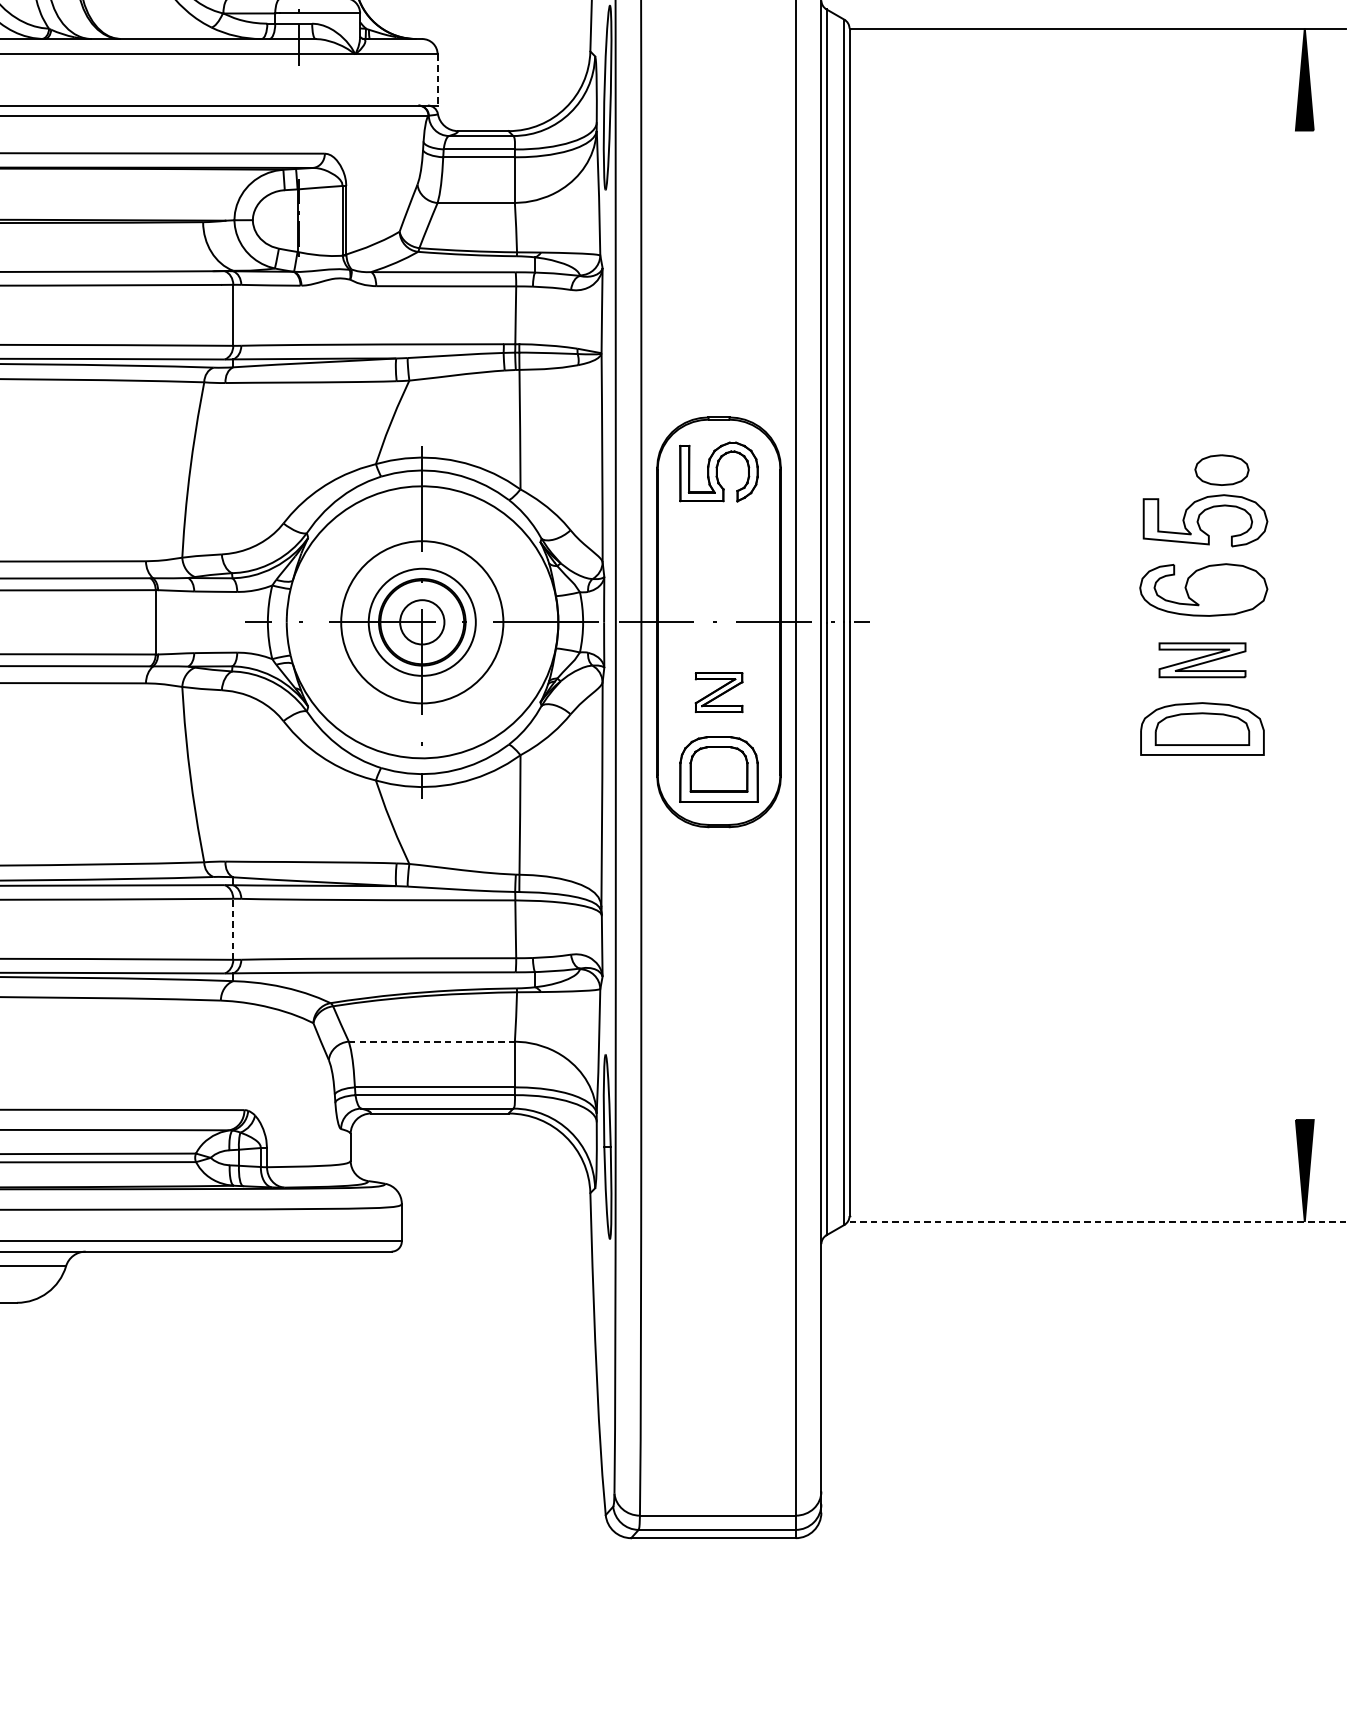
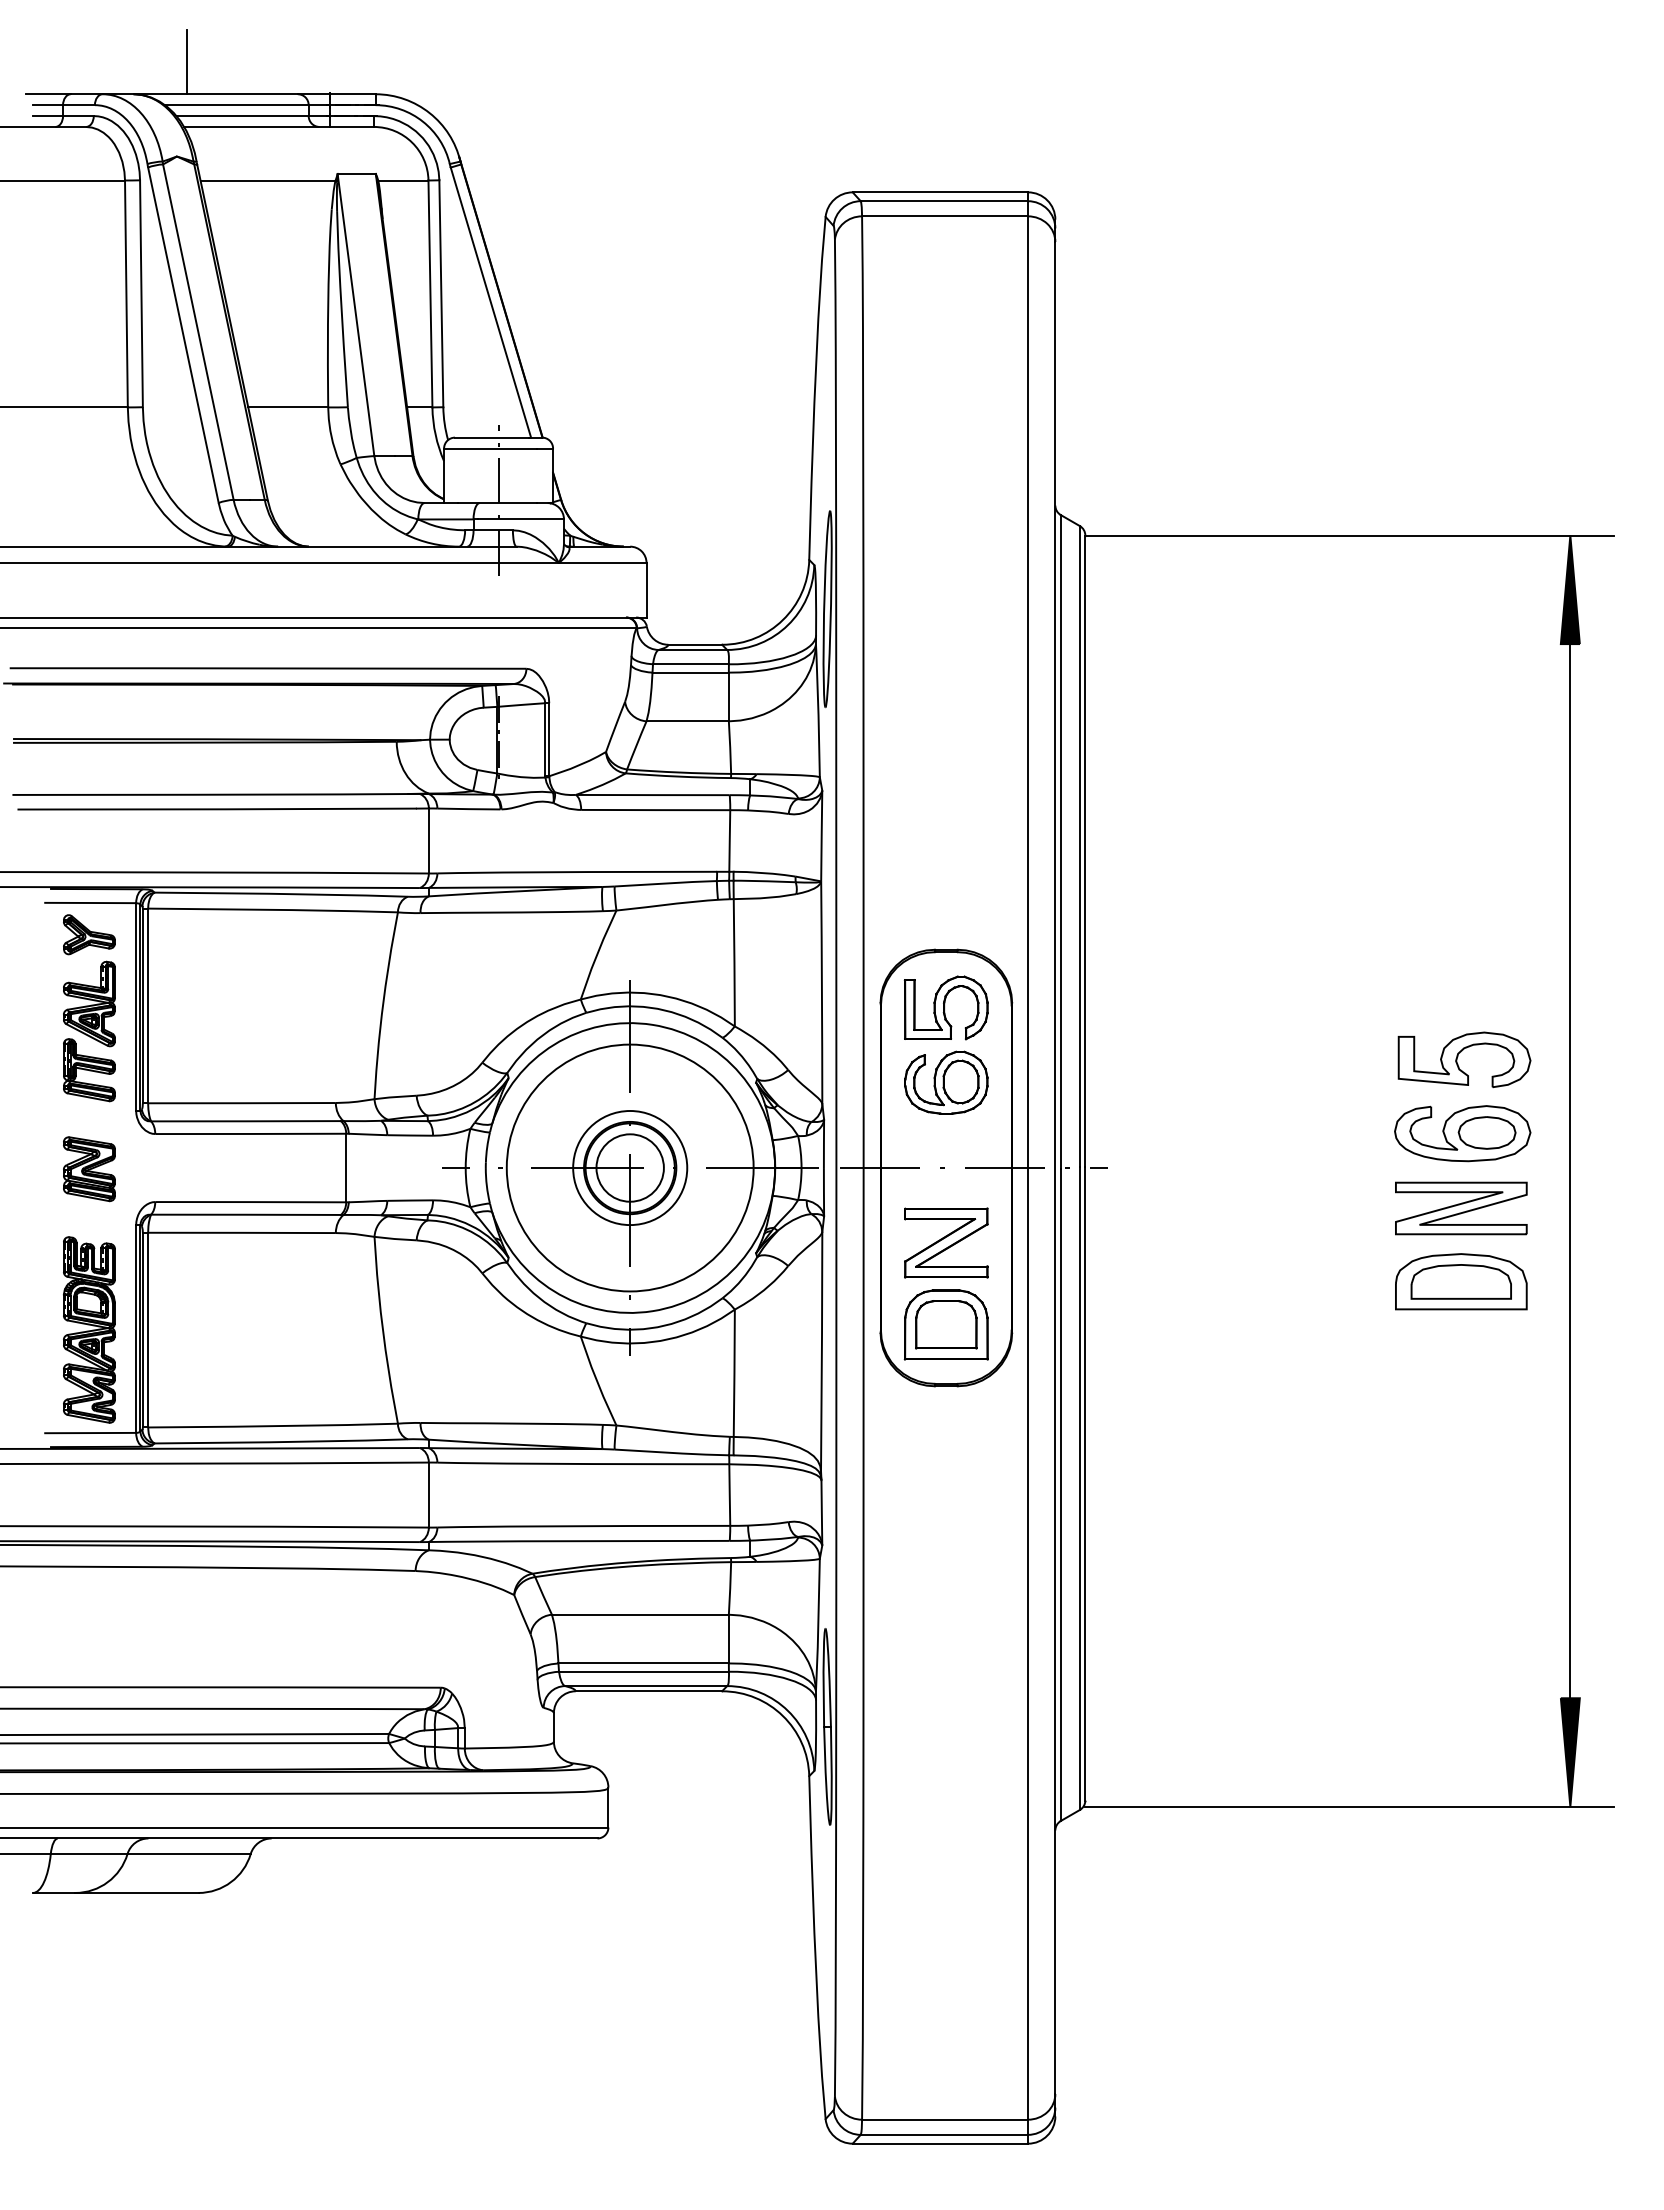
line: (437, 80) -> (646, 590), dashed -> solid
part: (1221, 469) -> (1486, 1132), moved
part: (719, 542) -> (946, 1082), added
circle: (421, 621) -> (629, 1167), size x1.43
circle: (421, 621) -> (629, 1167), size x1.43
line: (1304, 625) -> (1570, 1171), added
part: (1202, 660) -> (1461, 1208), size x1.43
part: (719, 692) -> (946, 1242), size x1.67
line: (232, 929) -> (428, 1495), dashed -> solid
line: (431, 1041) -> (640, 1614), dashed -> solid
line: (1098, 1221) -> (1350, 1806), dashed -> solid

